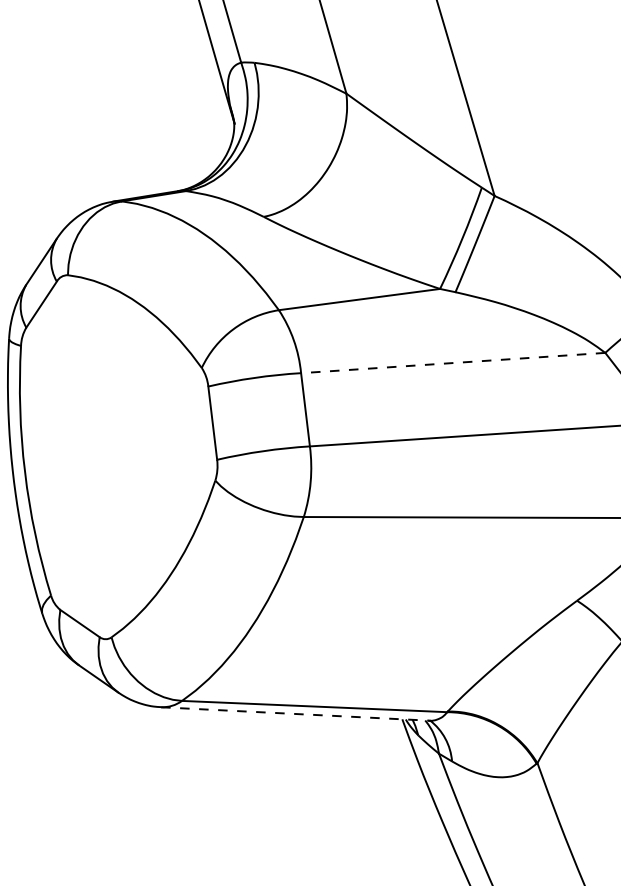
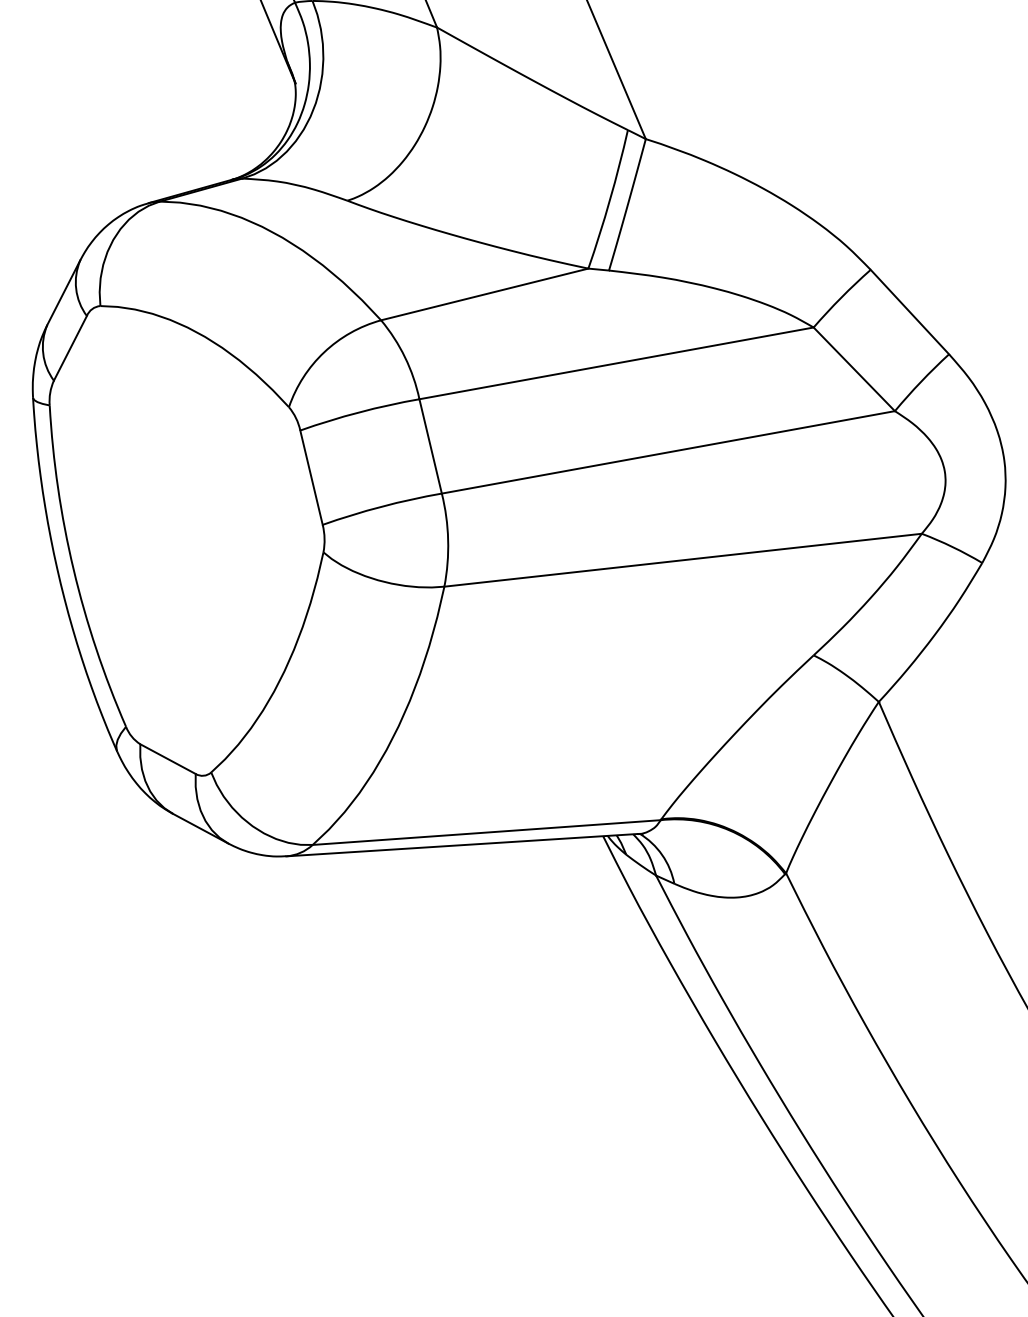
line: (453, 363) -> (616, 363), dashed -> solid
line: (294, 714) -> (461, 845), dashed -> solid

